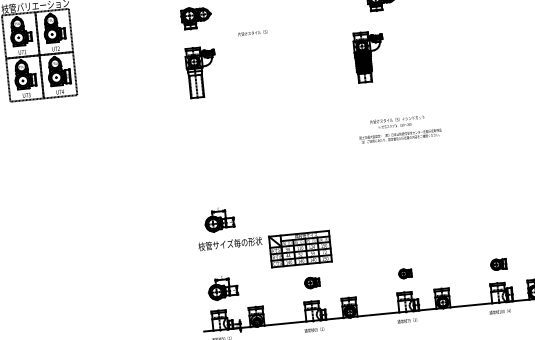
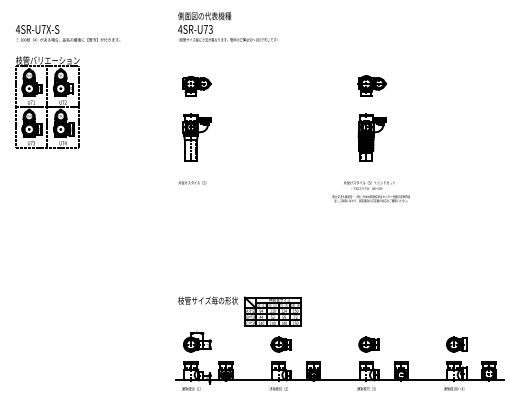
text: (252, 32) -> (192, 182), moved
part: (368, 56) -> (371, 137), moved
text: (399, 128) -> (370, 191), moved
part: (219, 220) -> (200, 277), removed
part: (498, 264) -> (456, 344), size x1.43
part: (404, 273) -> (368, 344), size x1.67
part: (311, 282) -> (280, 344), size x1.43

